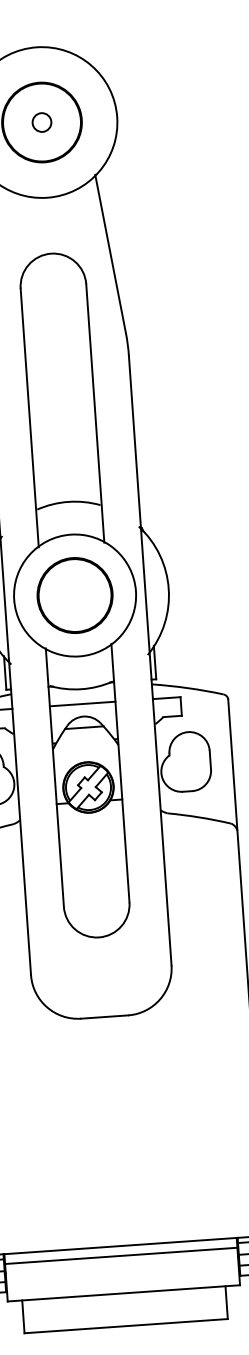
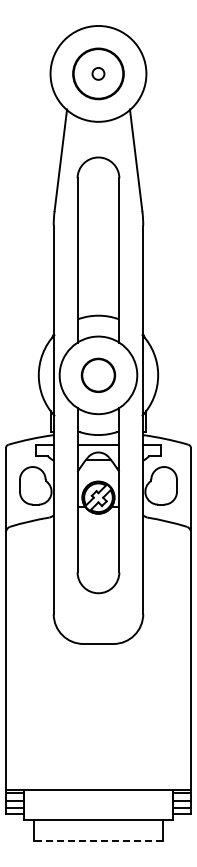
part: (75, 595) -> (98, 375), size x0.7
line: (121, 1256) -> (98, 796), removed
line: (126, 1325) -> (98, 840), solid -> dashed

